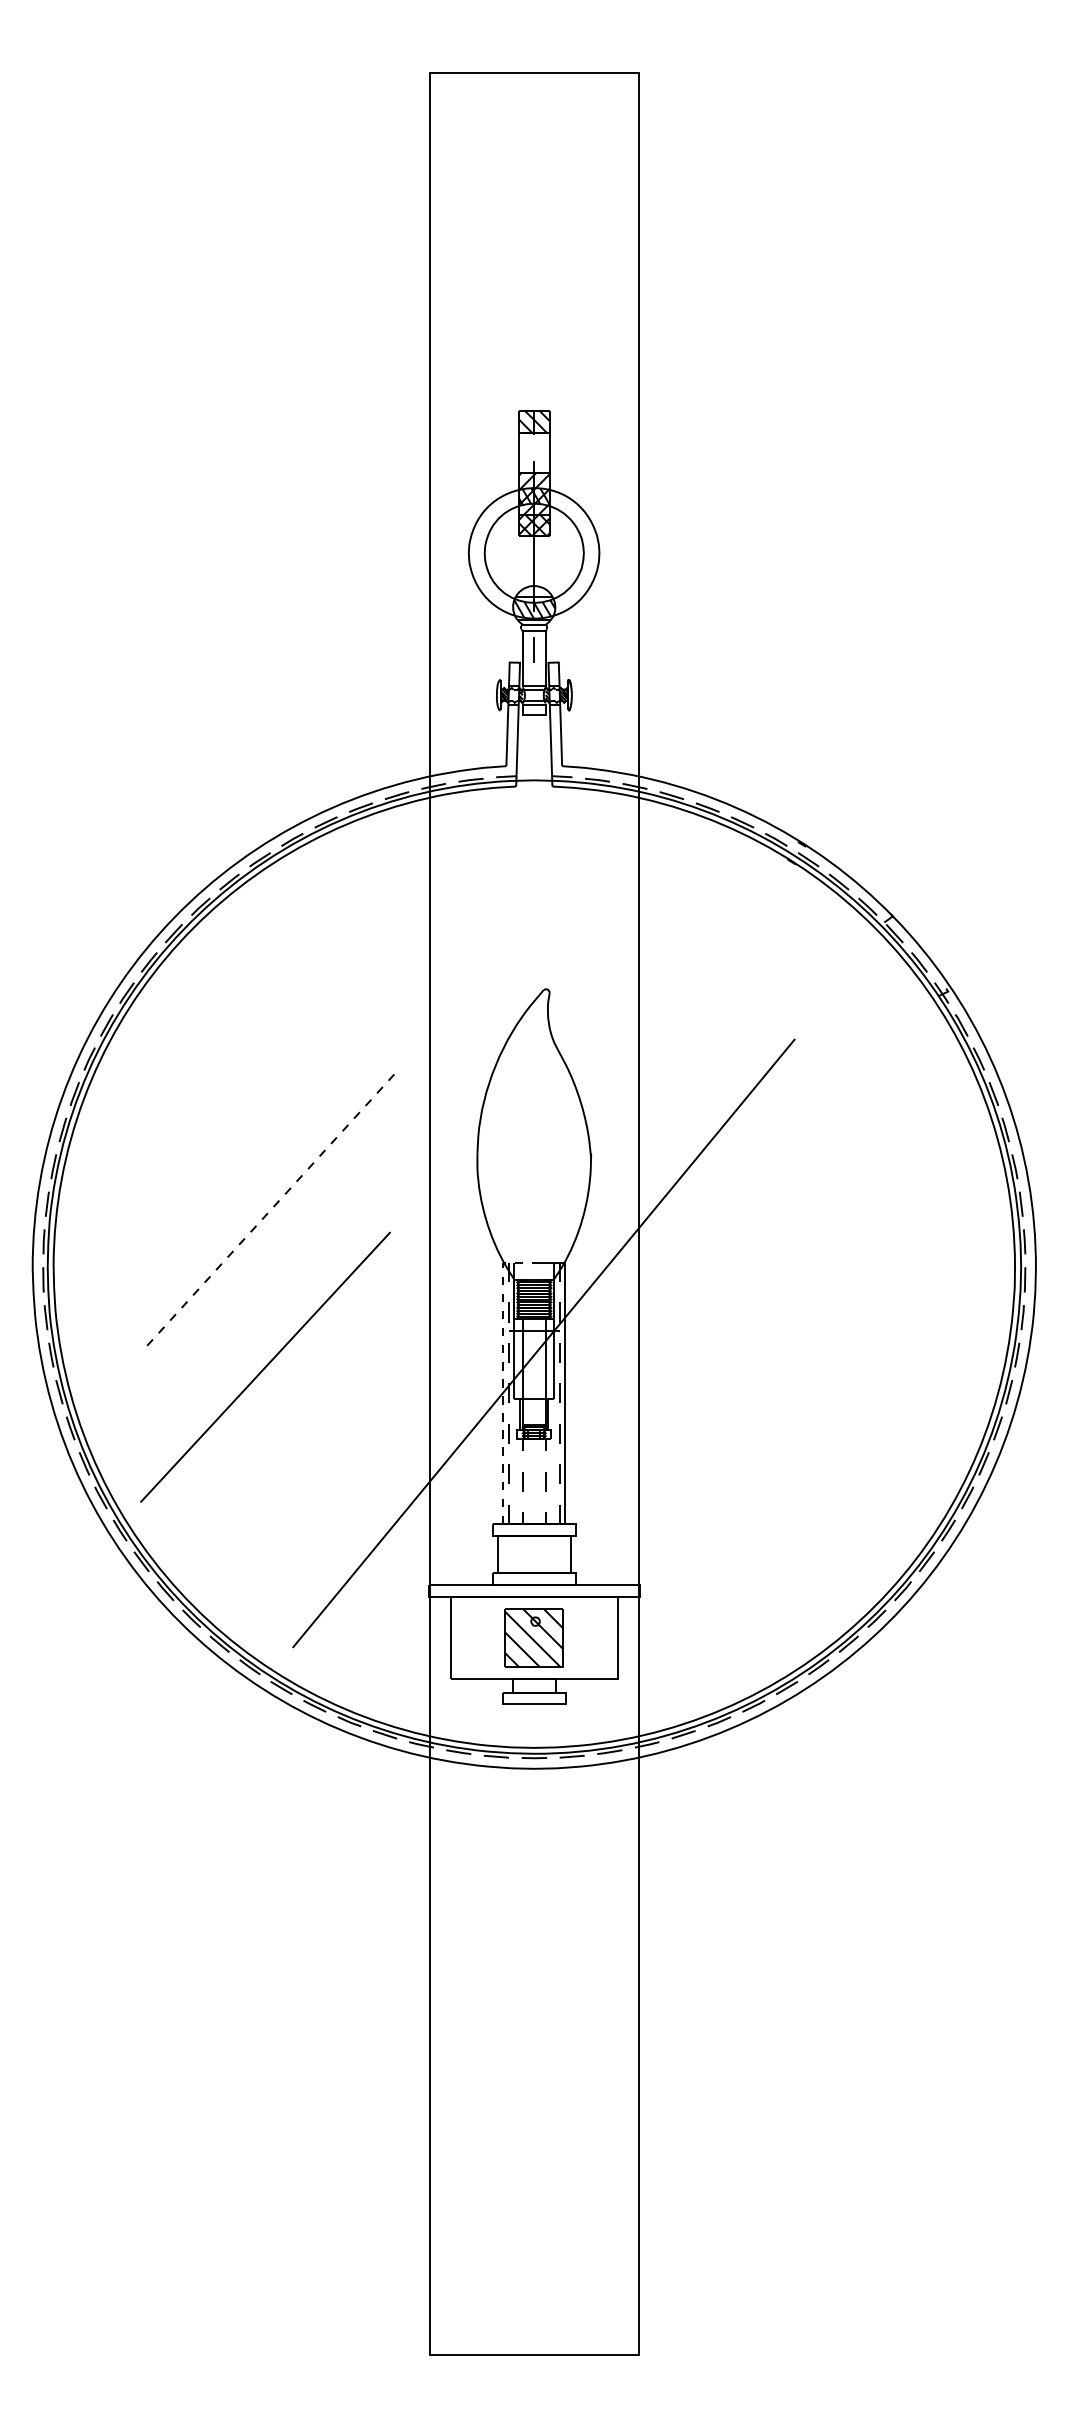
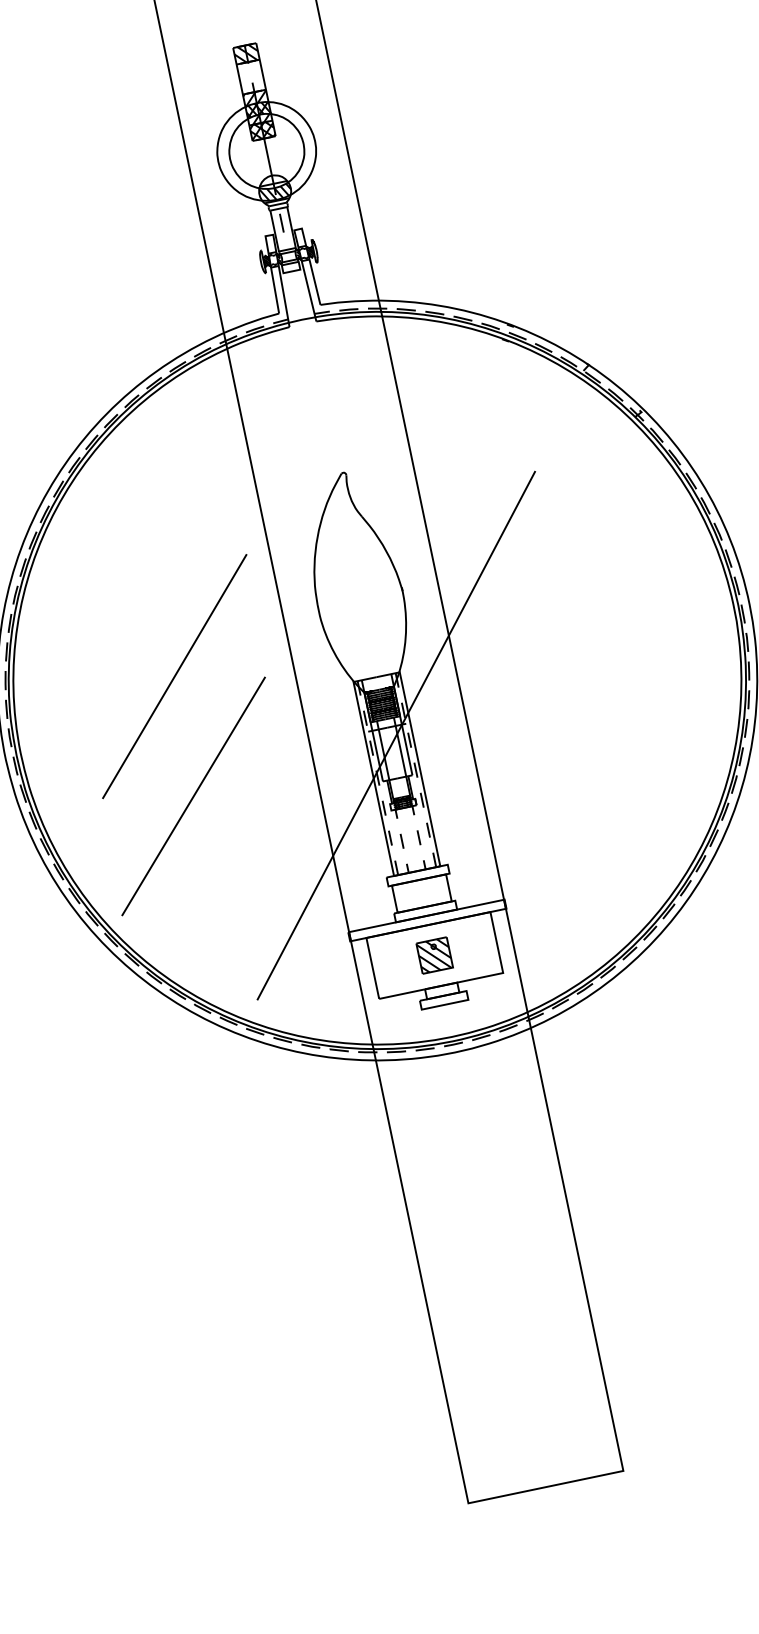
line: (273, 1207) -> (174, 676), dashed -> solid
line: (503, 1376) -> (371, 766), dashed -> solid
part: (534, 1638) -> (435, 955), size x0.71

